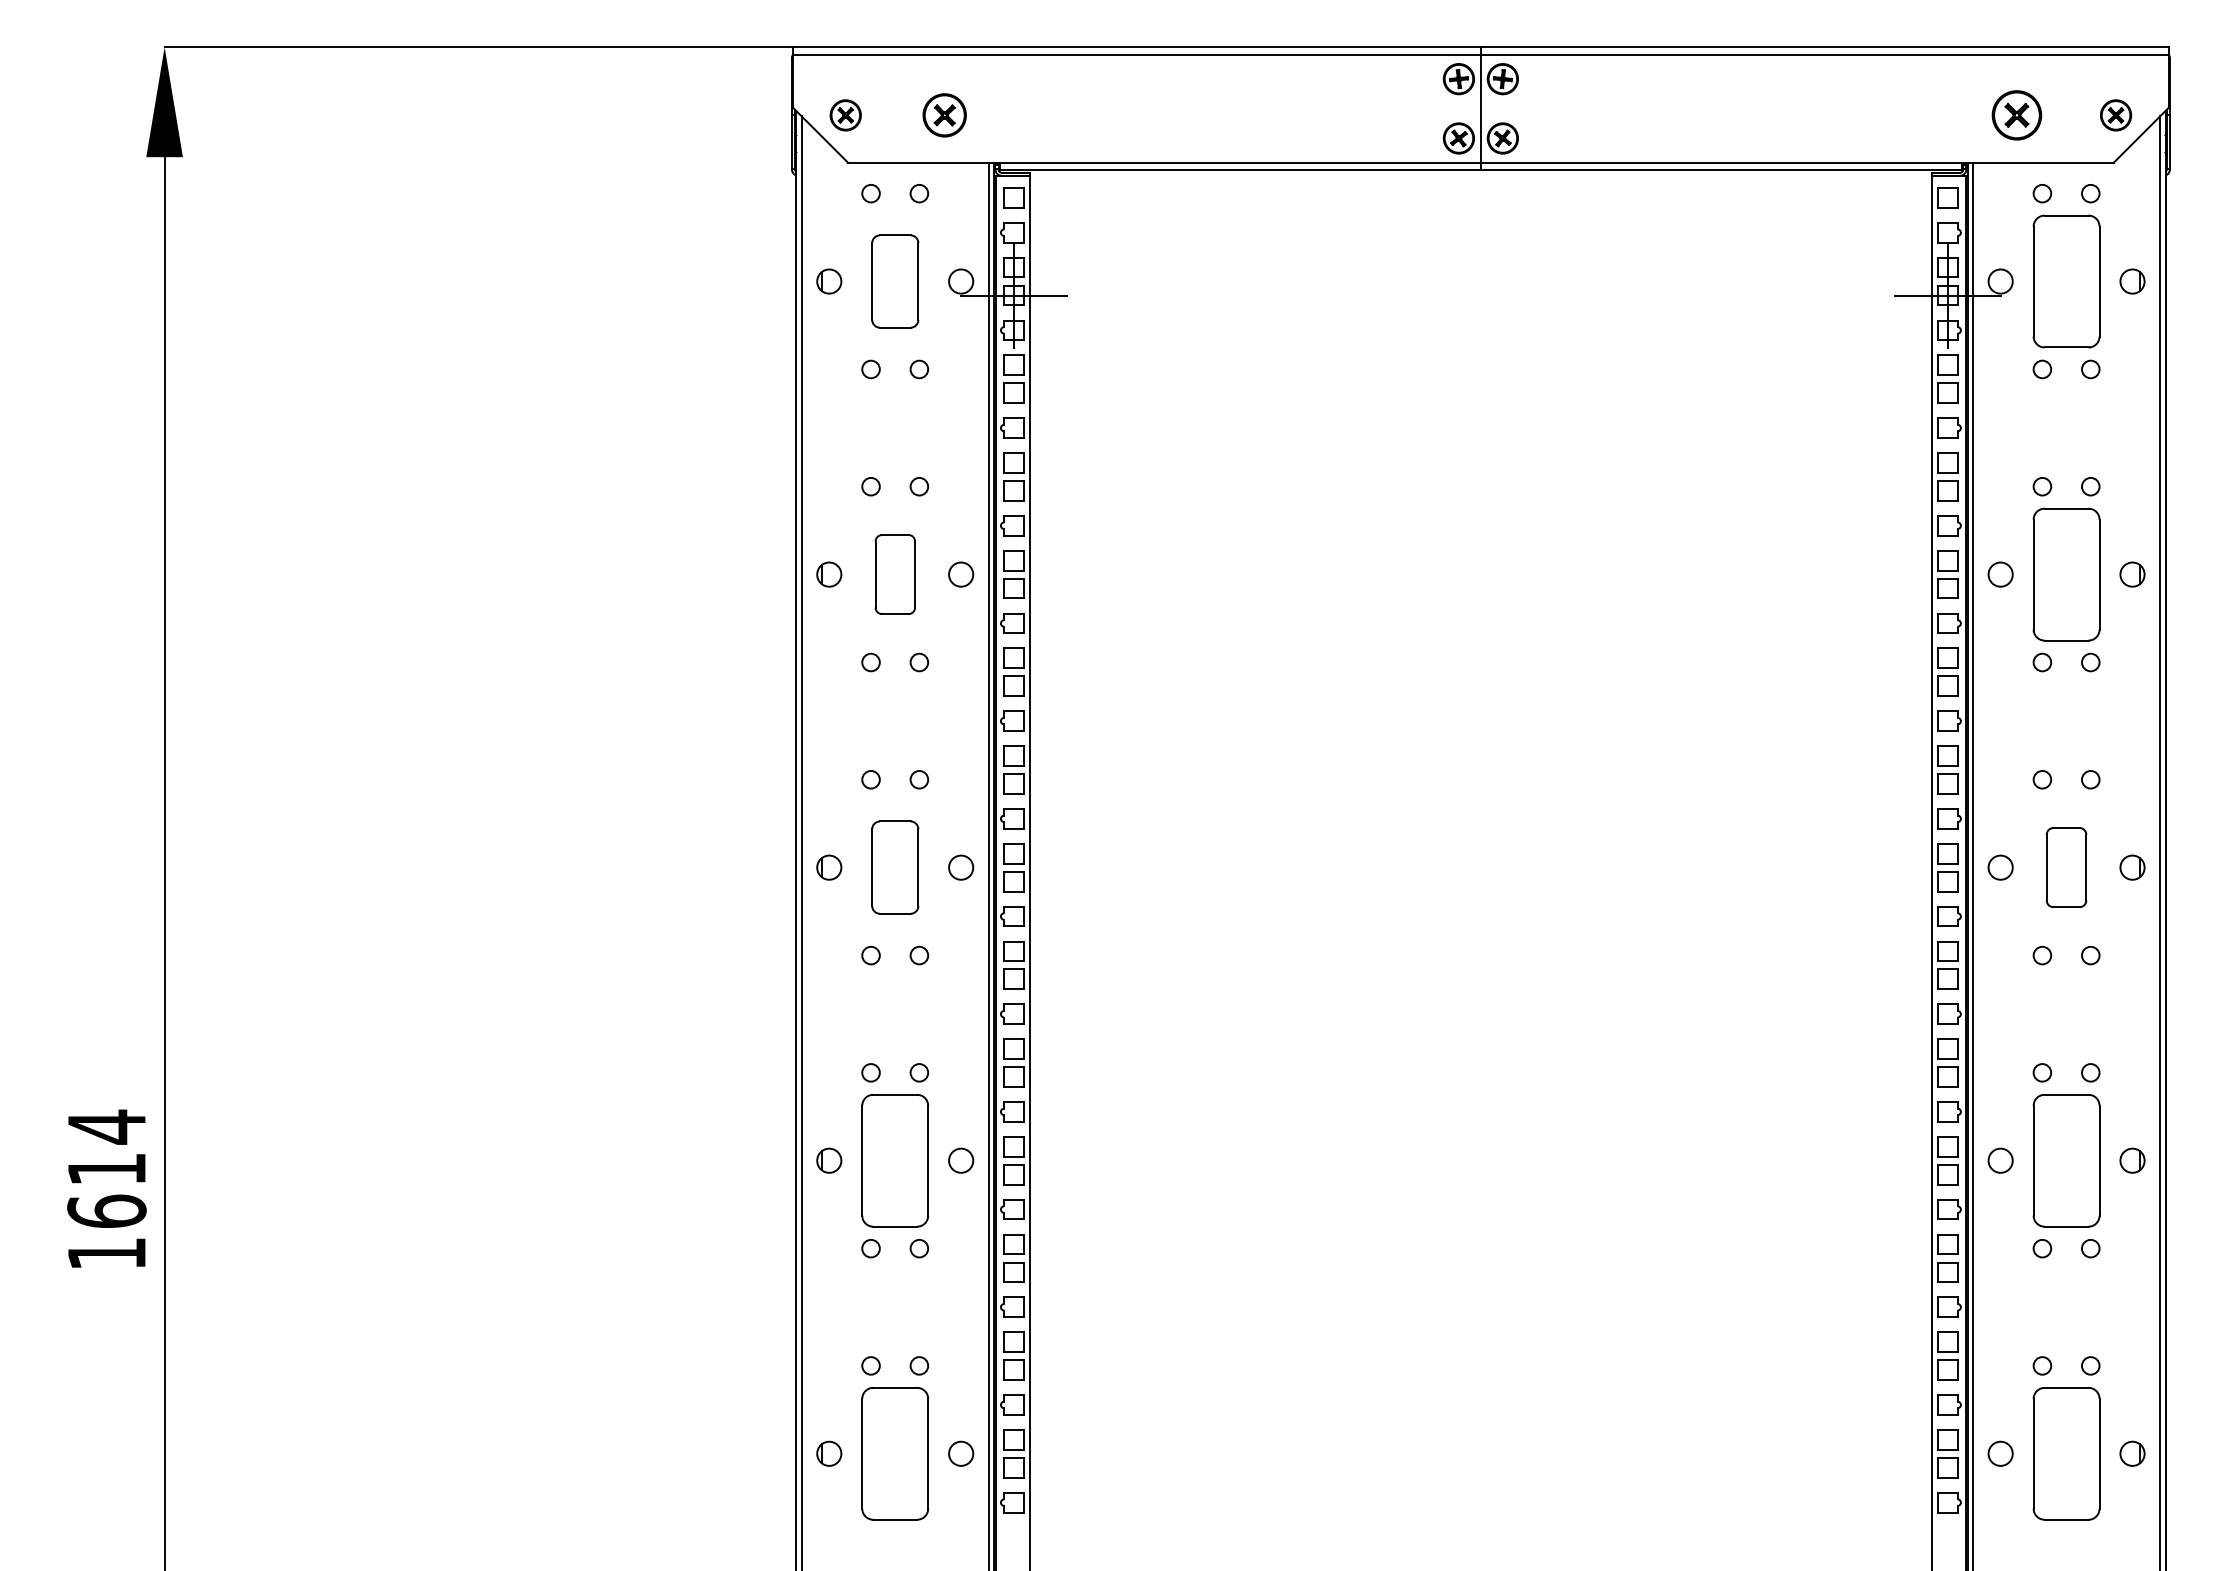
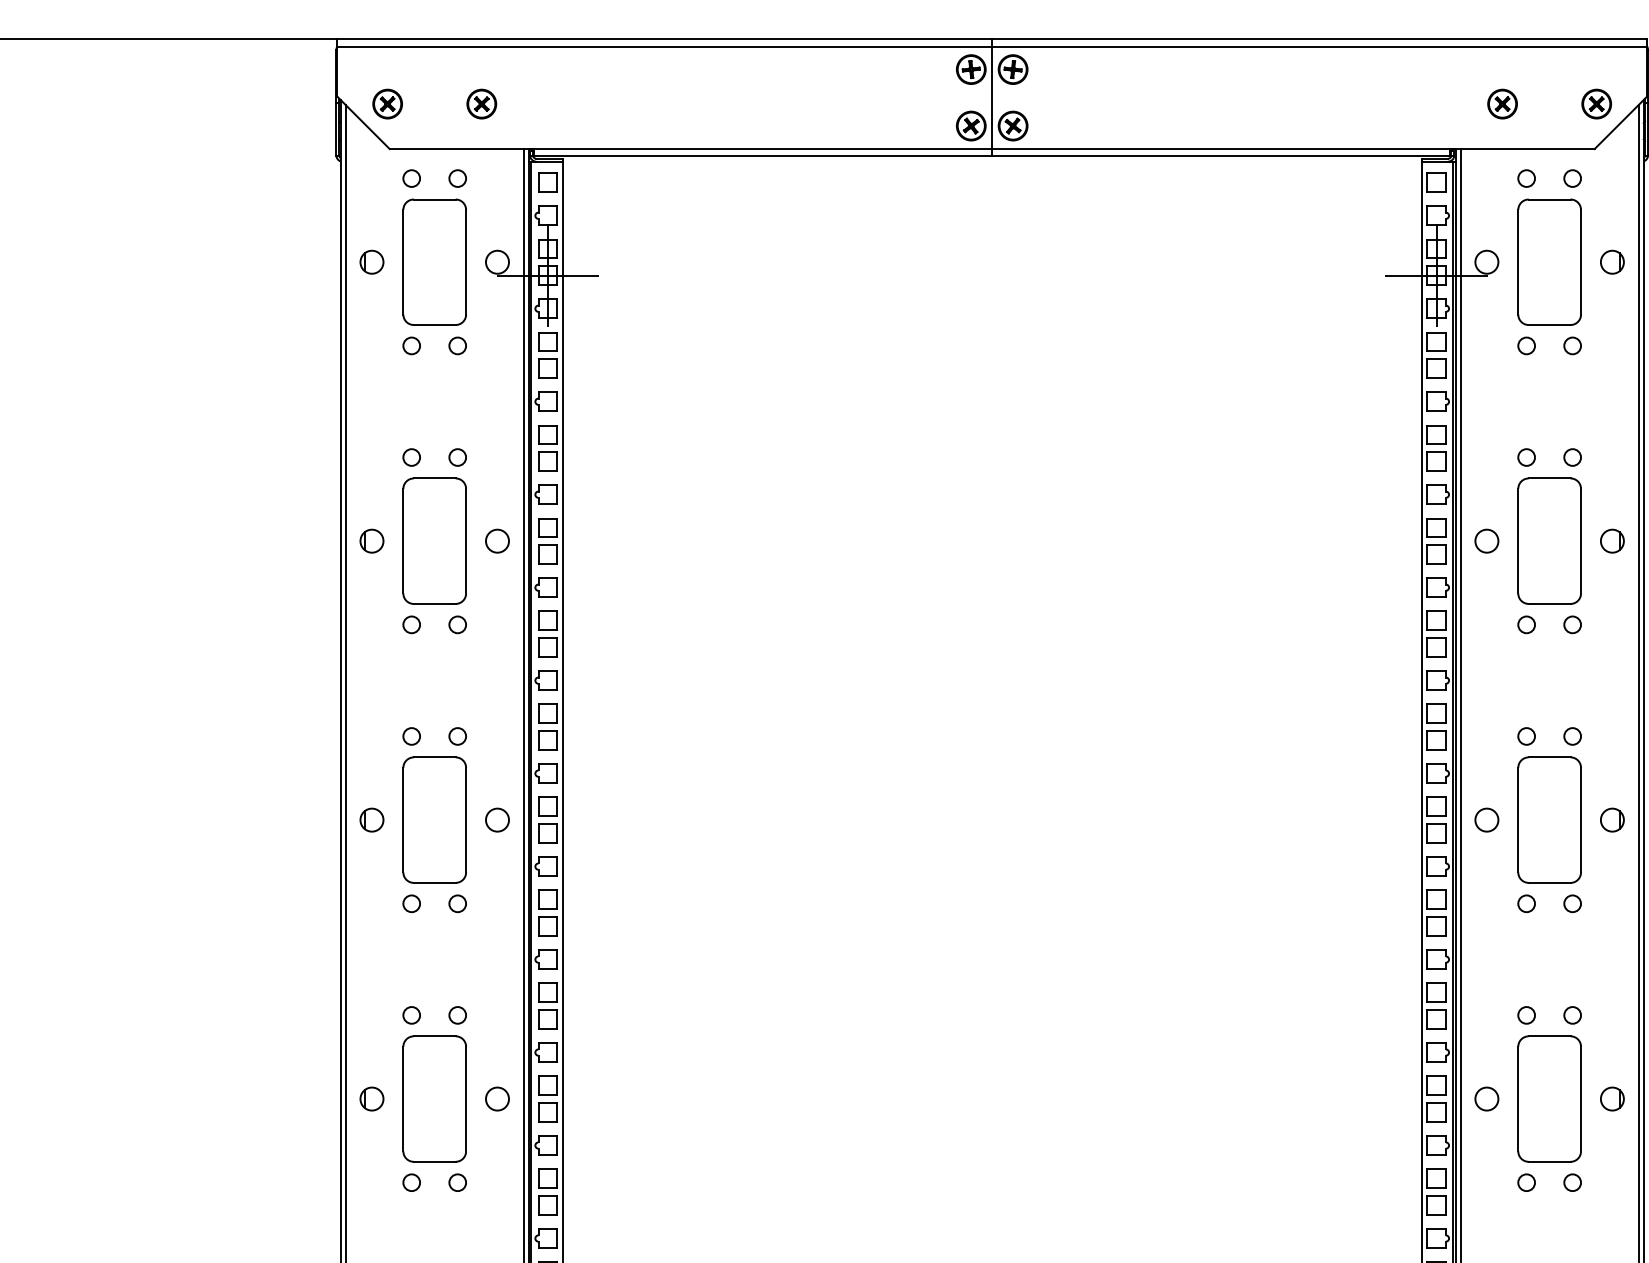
part: (944, 115) -> (481, 104), size x0.71
part: (2017, 115) -> (1502, 104), size x0.62
part: (895, 281) -> (435, 262), size x1.43
part: (895, 574) -> (435, 541), size x1.67
part: (895, 867) -> (435, 819), size x1.43
part: (2066, 867) -> (1549, 819), size x1.67

